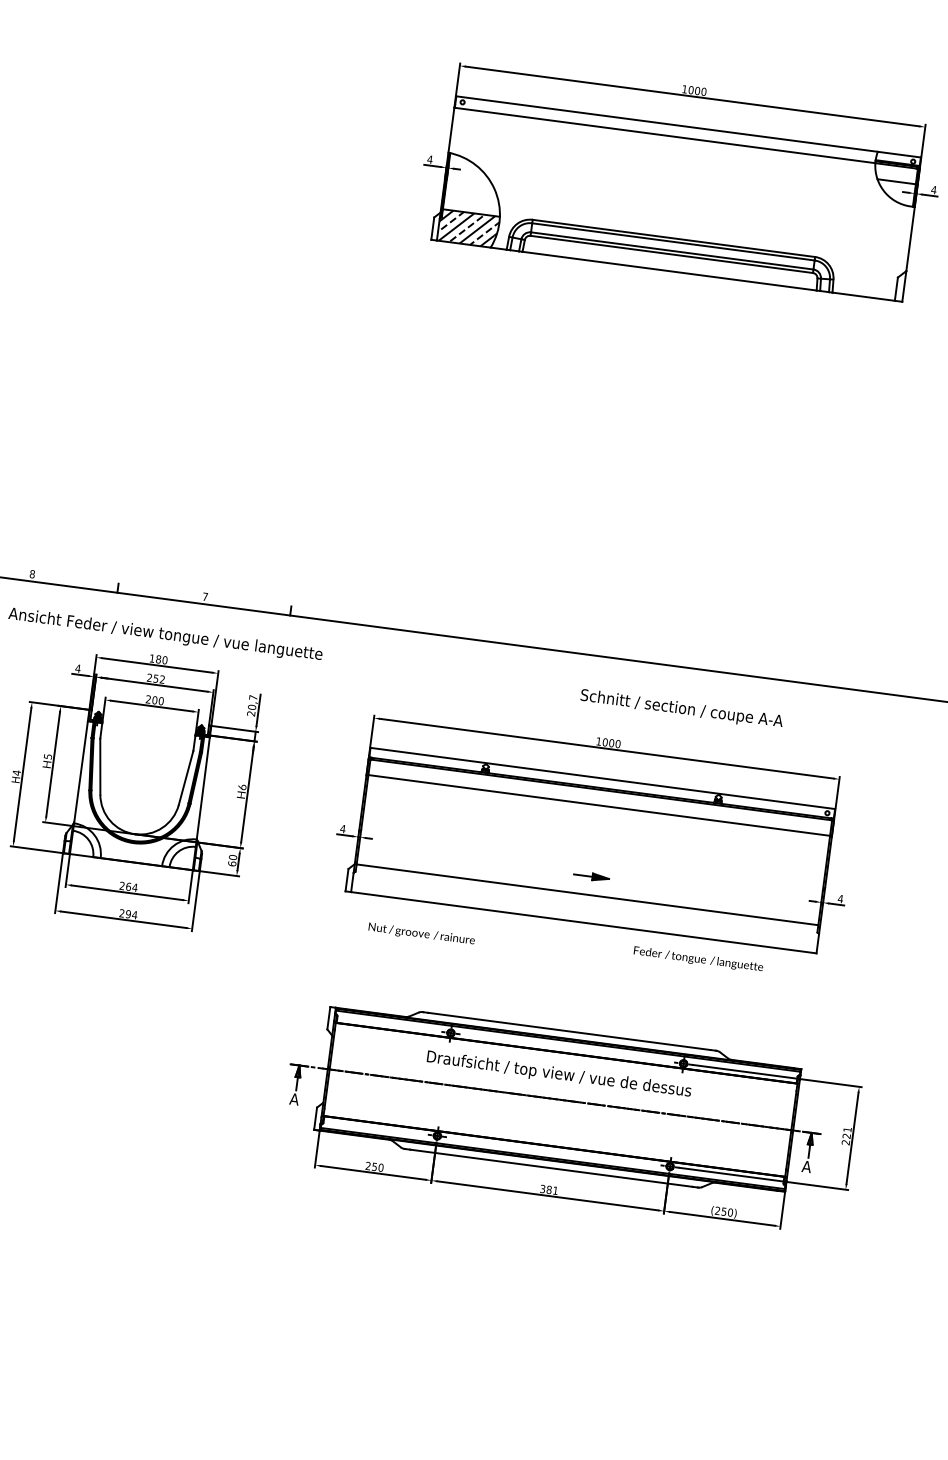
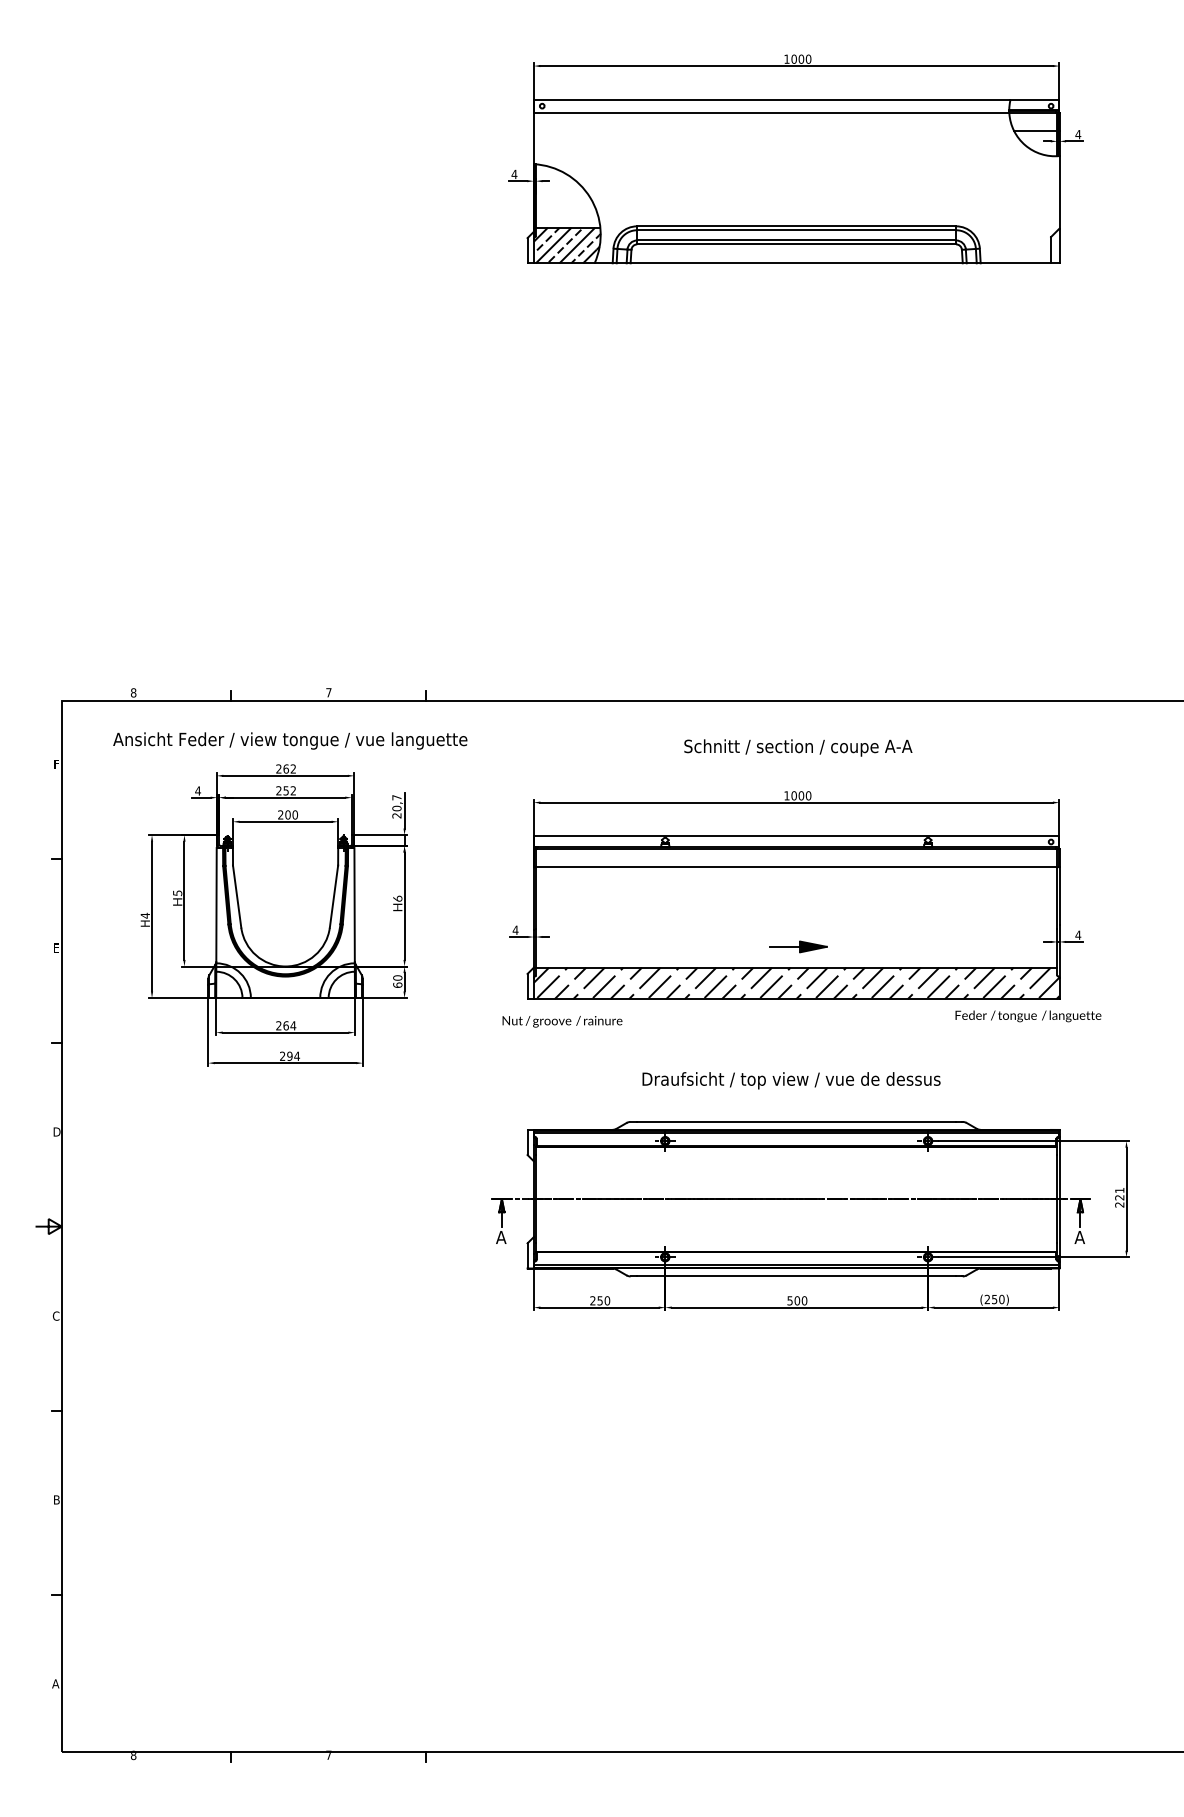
text: (158, 659) -> (286, 768), 180 -> 262
text: (682, 708) -> (798, 747), moved
part: (591, 876) -> (798, 946), size x1.43
hatch: (585, 908) -> (796, 983), added
text: (421, 934) -> (562, 1021), moved
text: (698, 959) -> (1028, 1016), moved
text: (559, 1074) -> (791, 1080), moved
text: (549, 1189) -> (797, 1300), 381 -> 500

